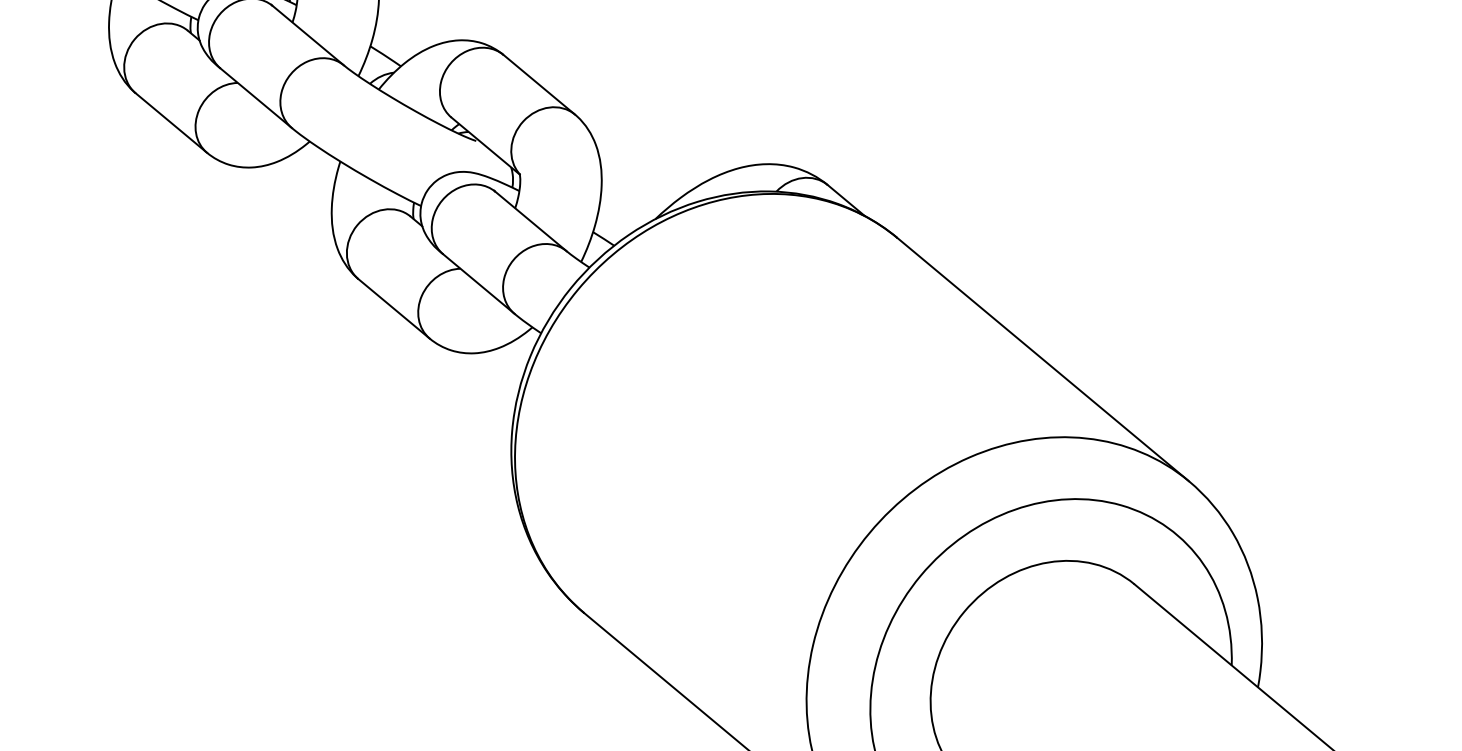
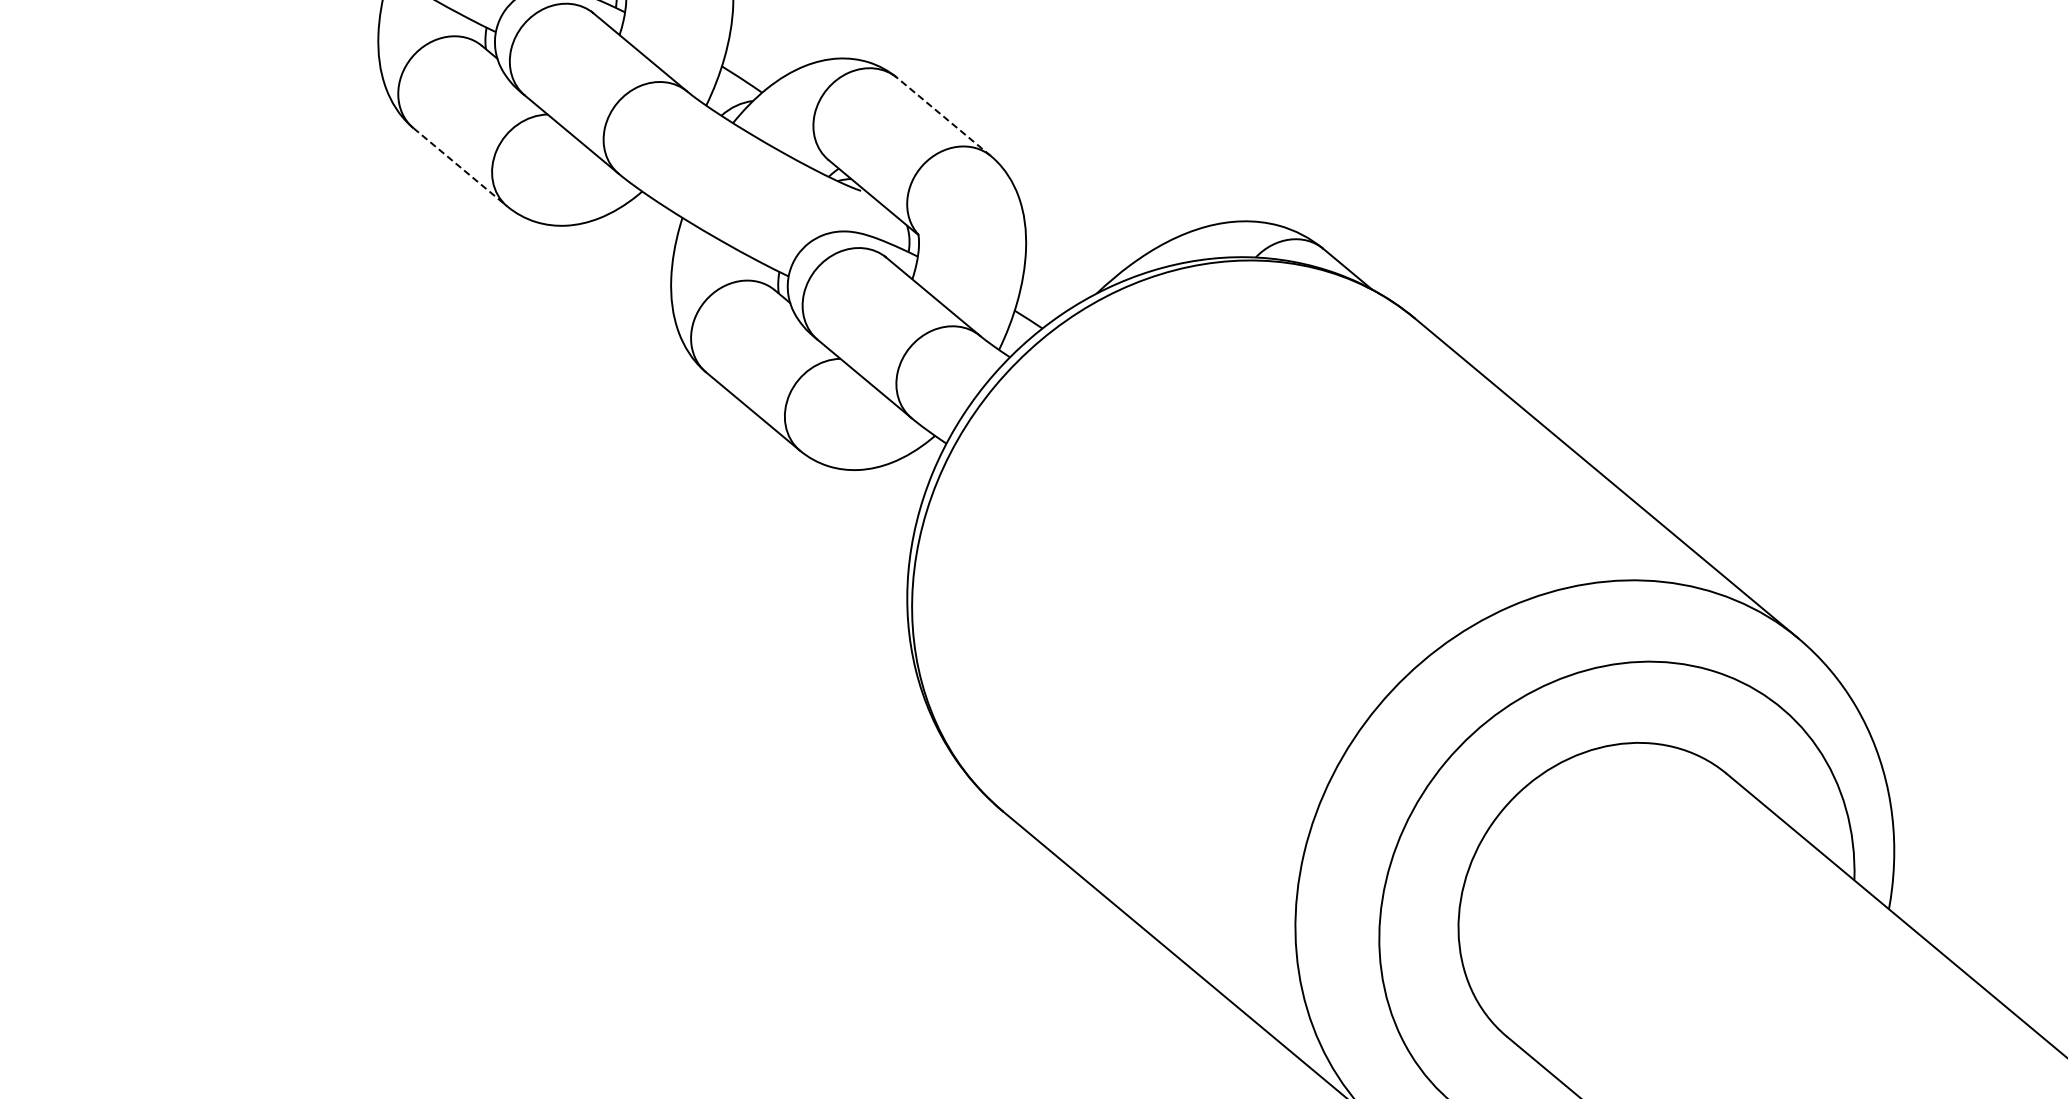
line: (538, 84) -> (943, 116), solid -> dashed
line: (171, 123) -> (460, 167), solid -> dashed

